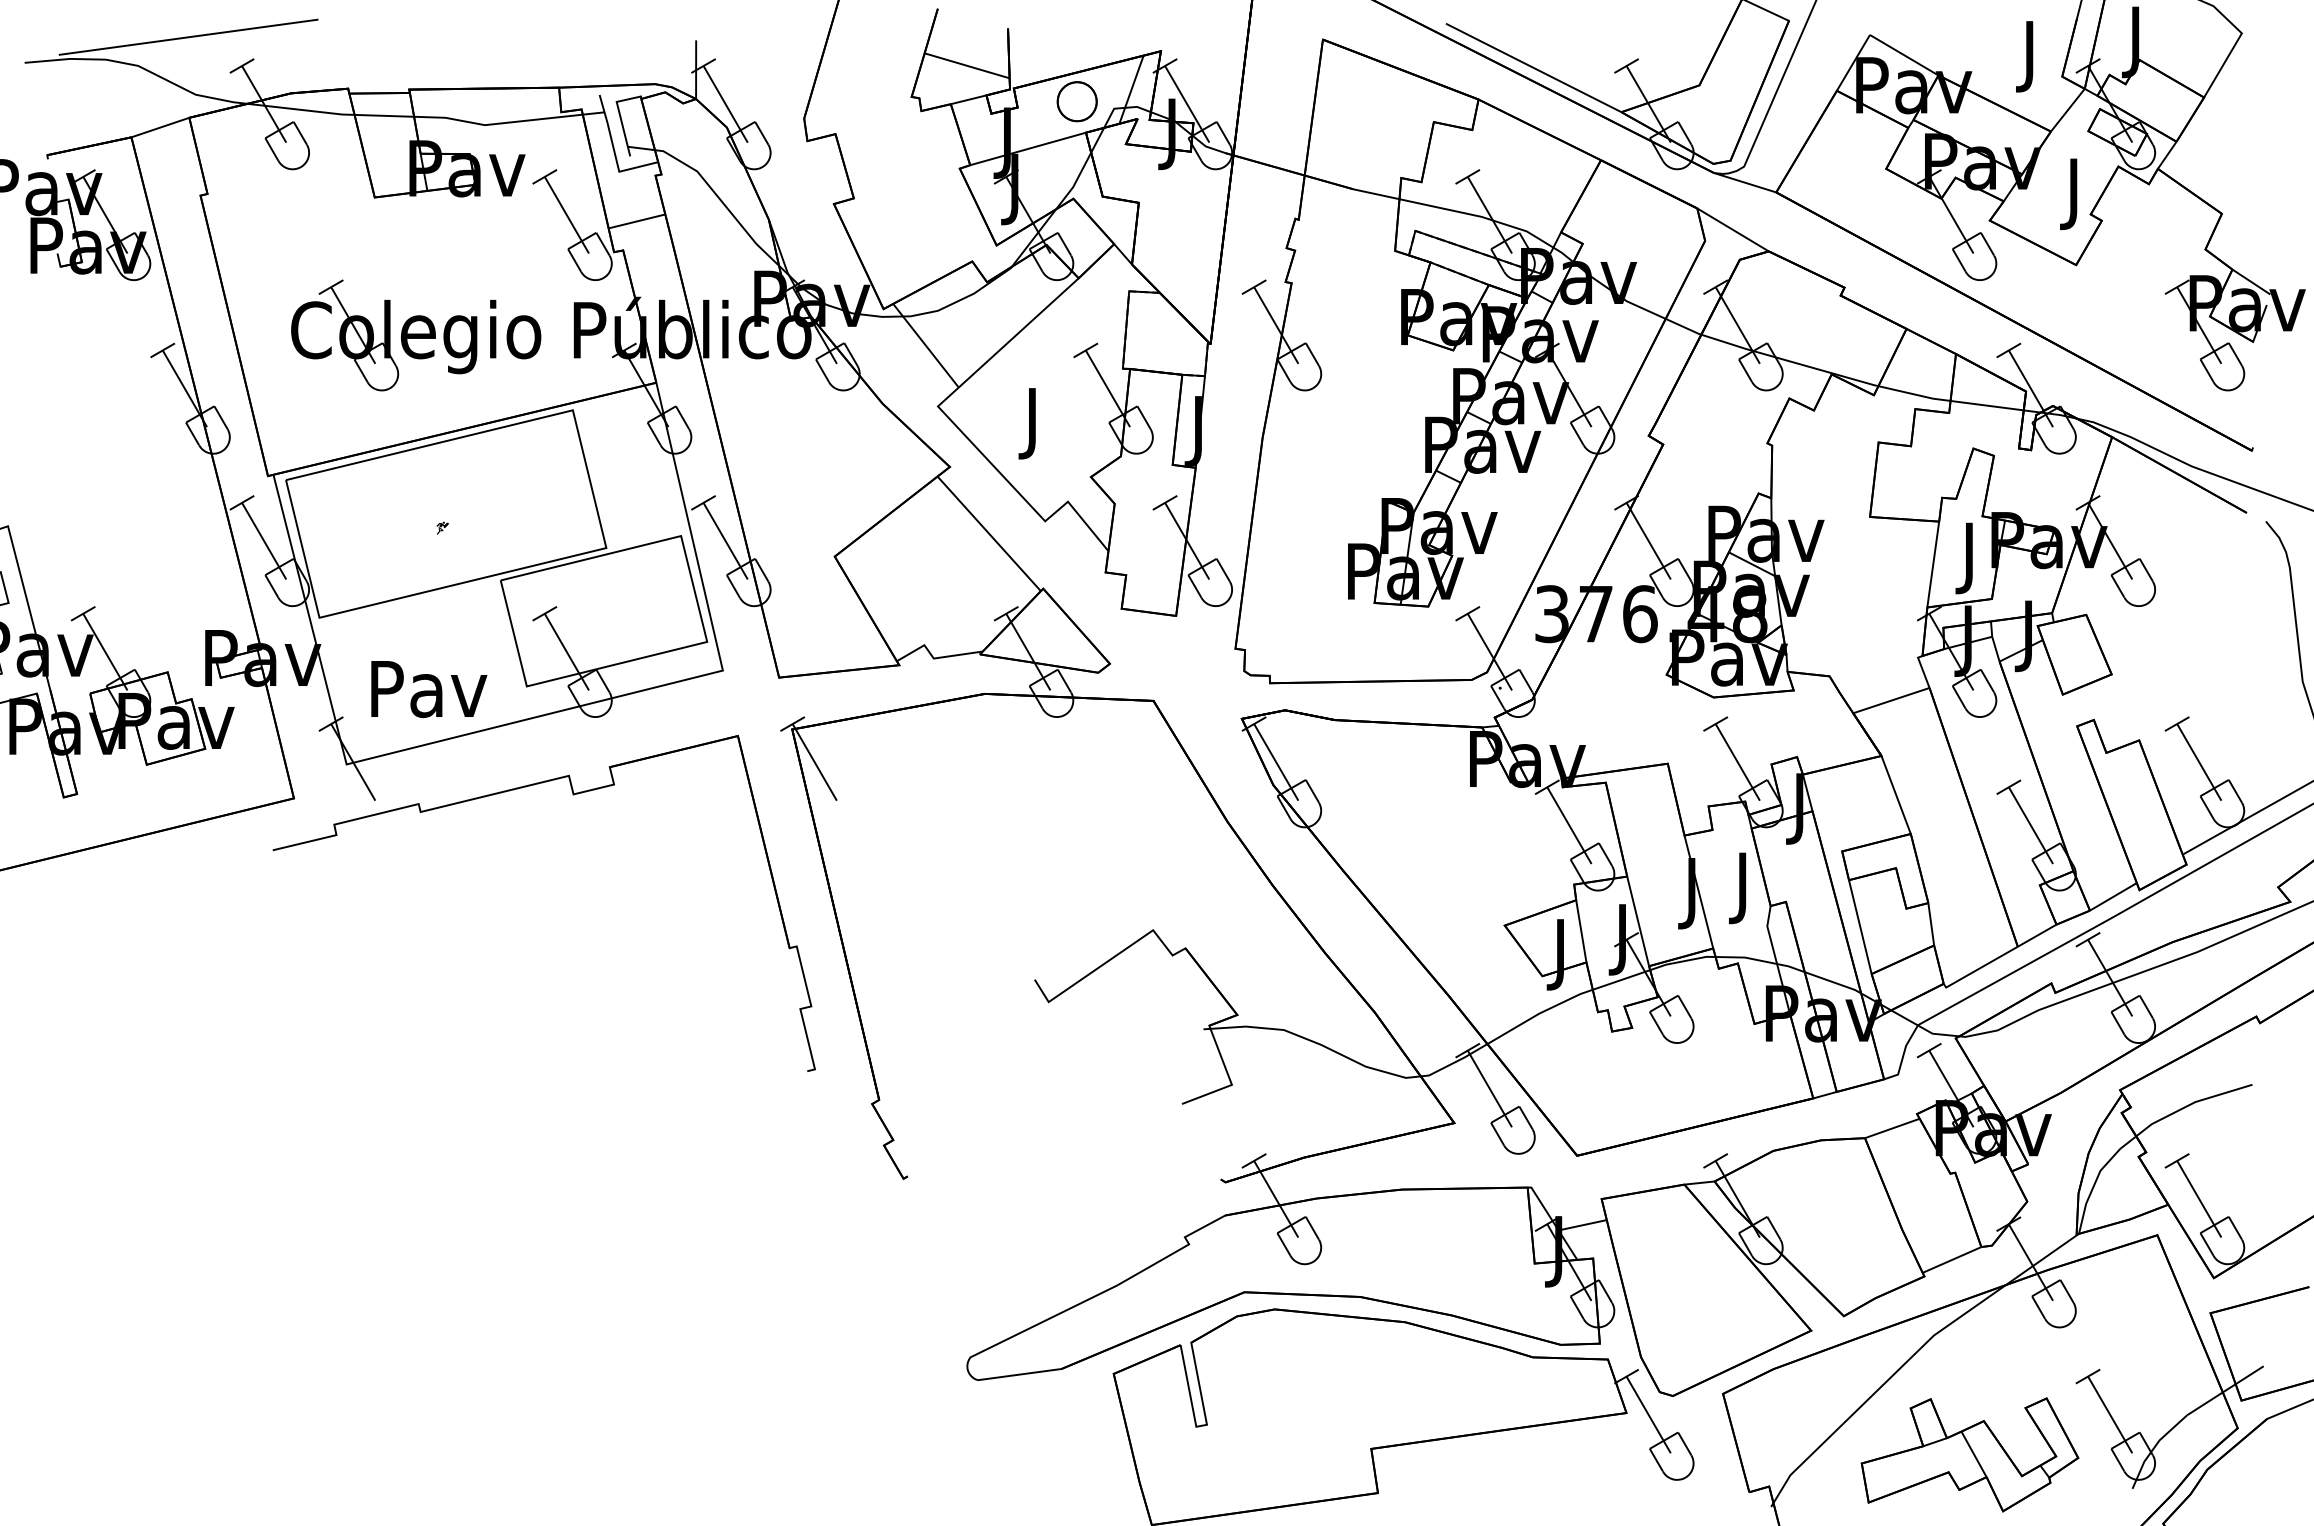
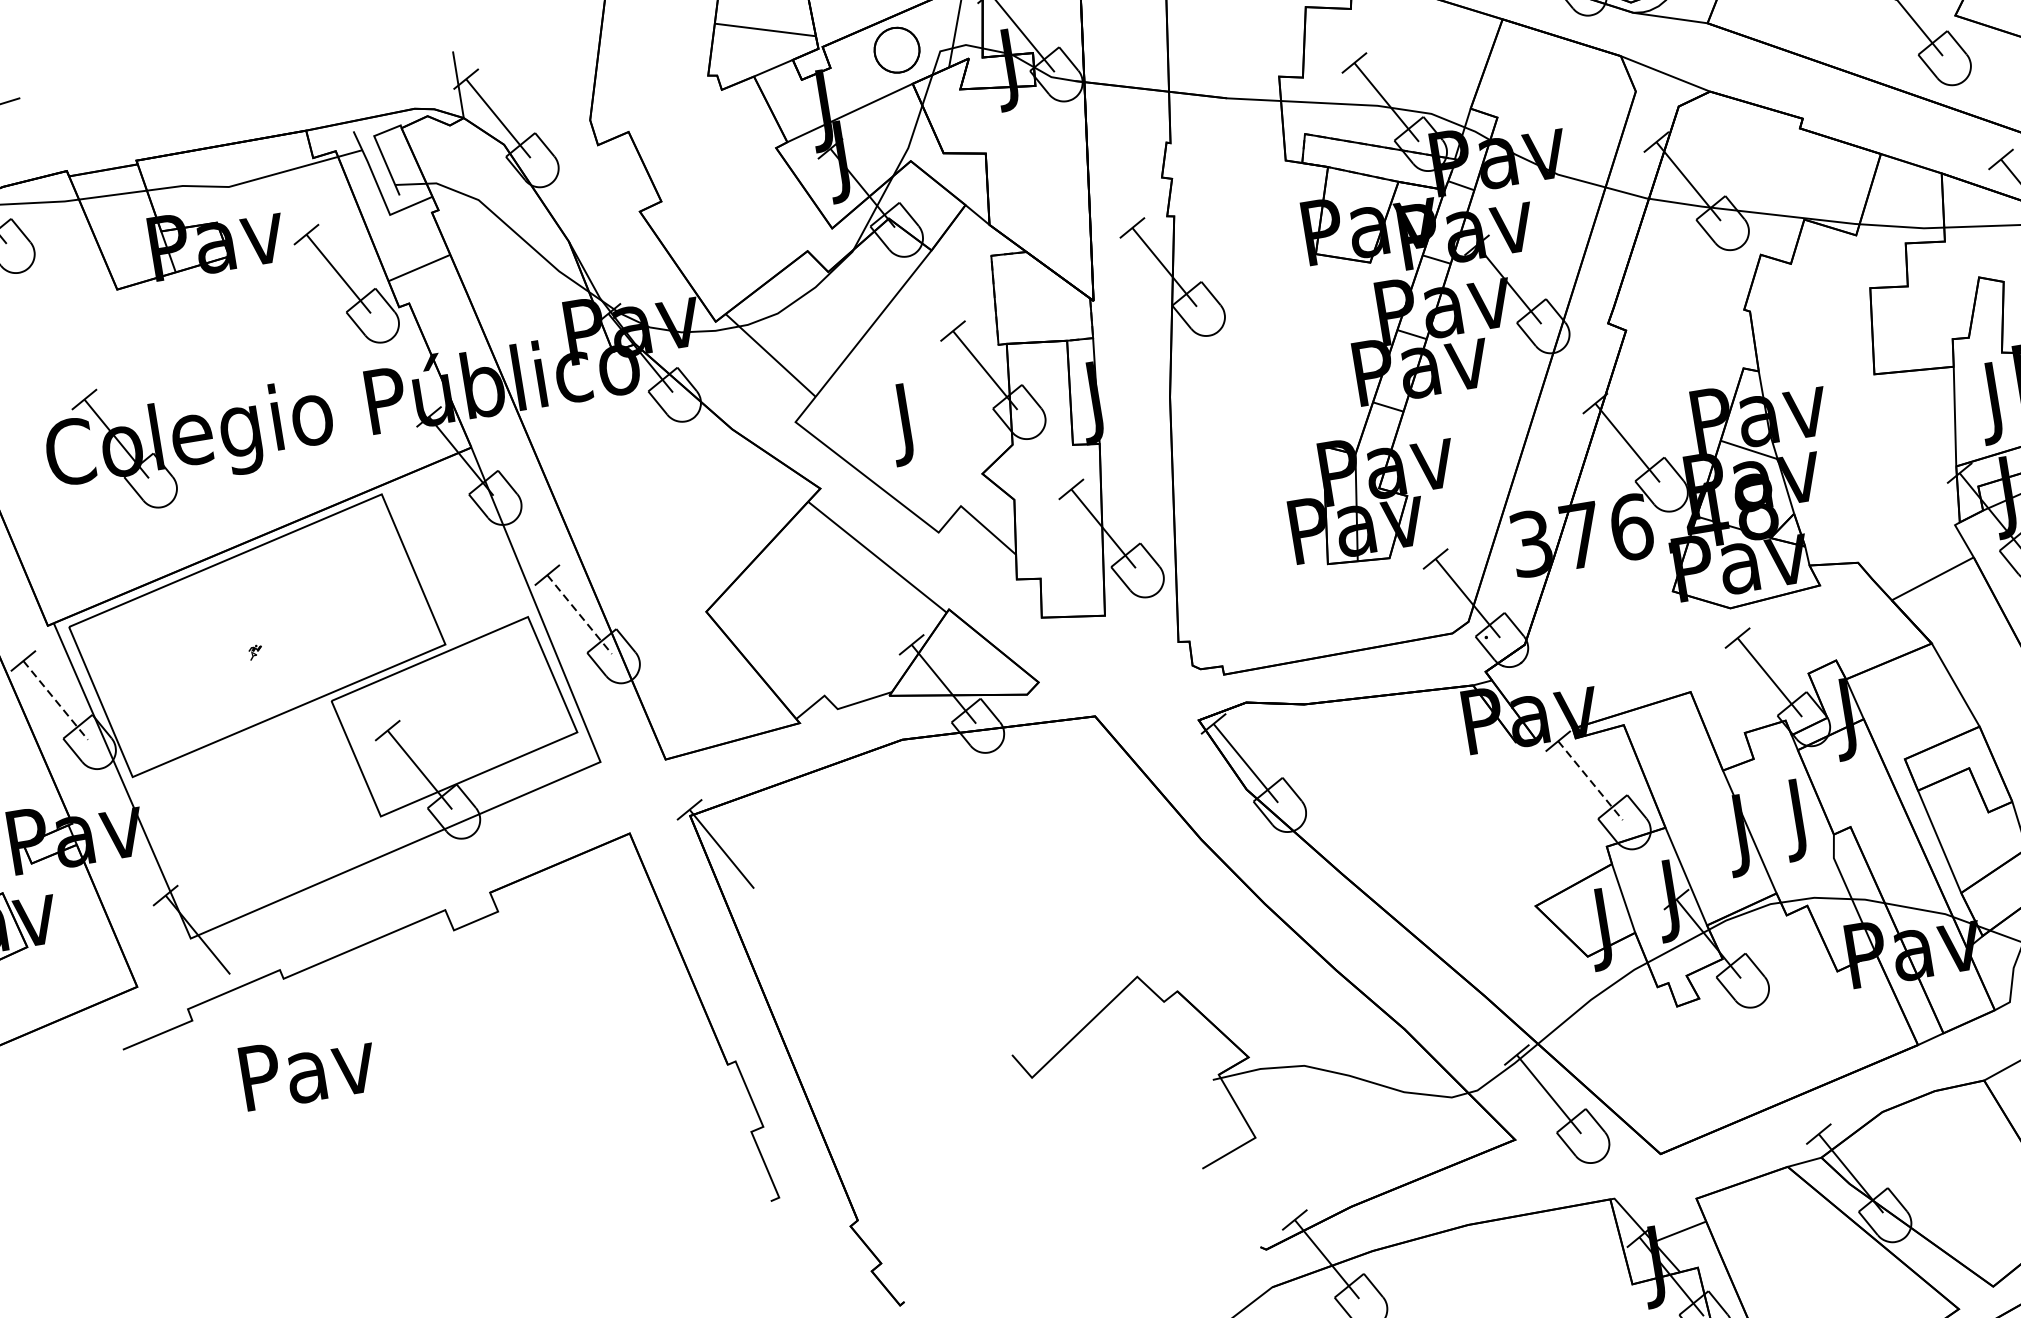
line: (264, 541) -> (56, 700), solid -> dashed
line: (725, 541) -> (579, 614), solid -> dashed
text: (429, 689) -> (308, 1069), moved
line: (1569, 826) -> (1590, 781), solid -> dashed

